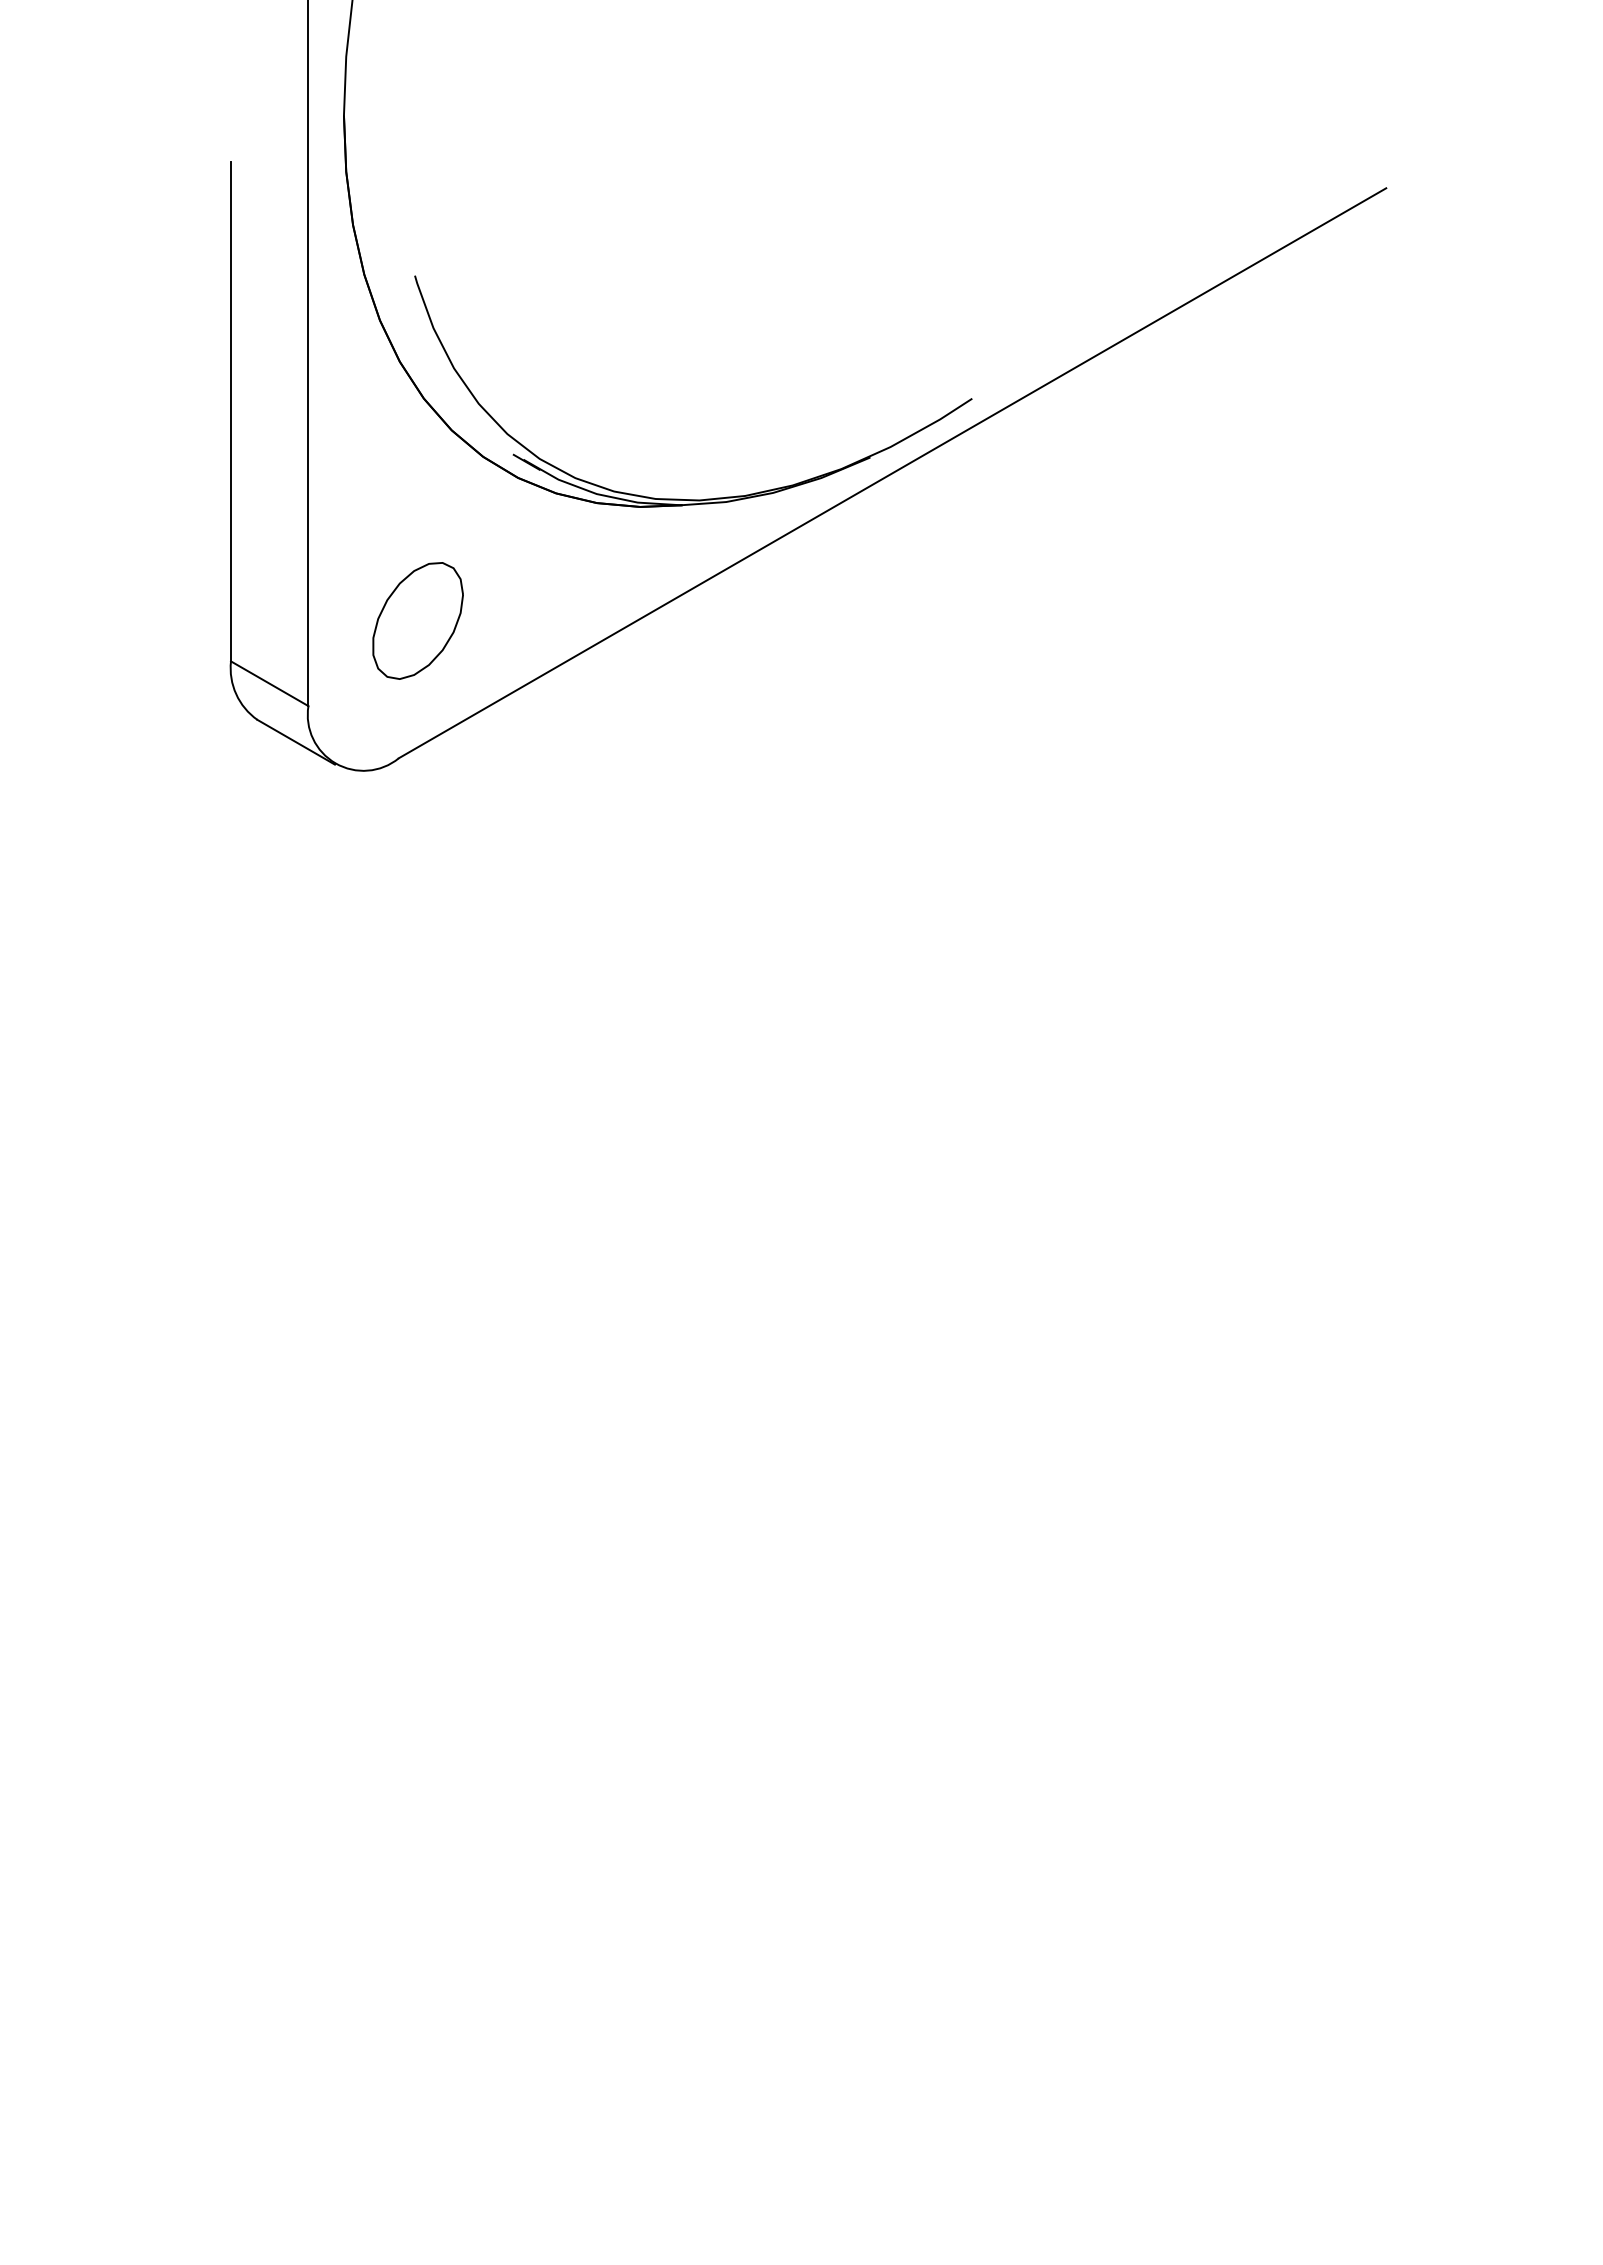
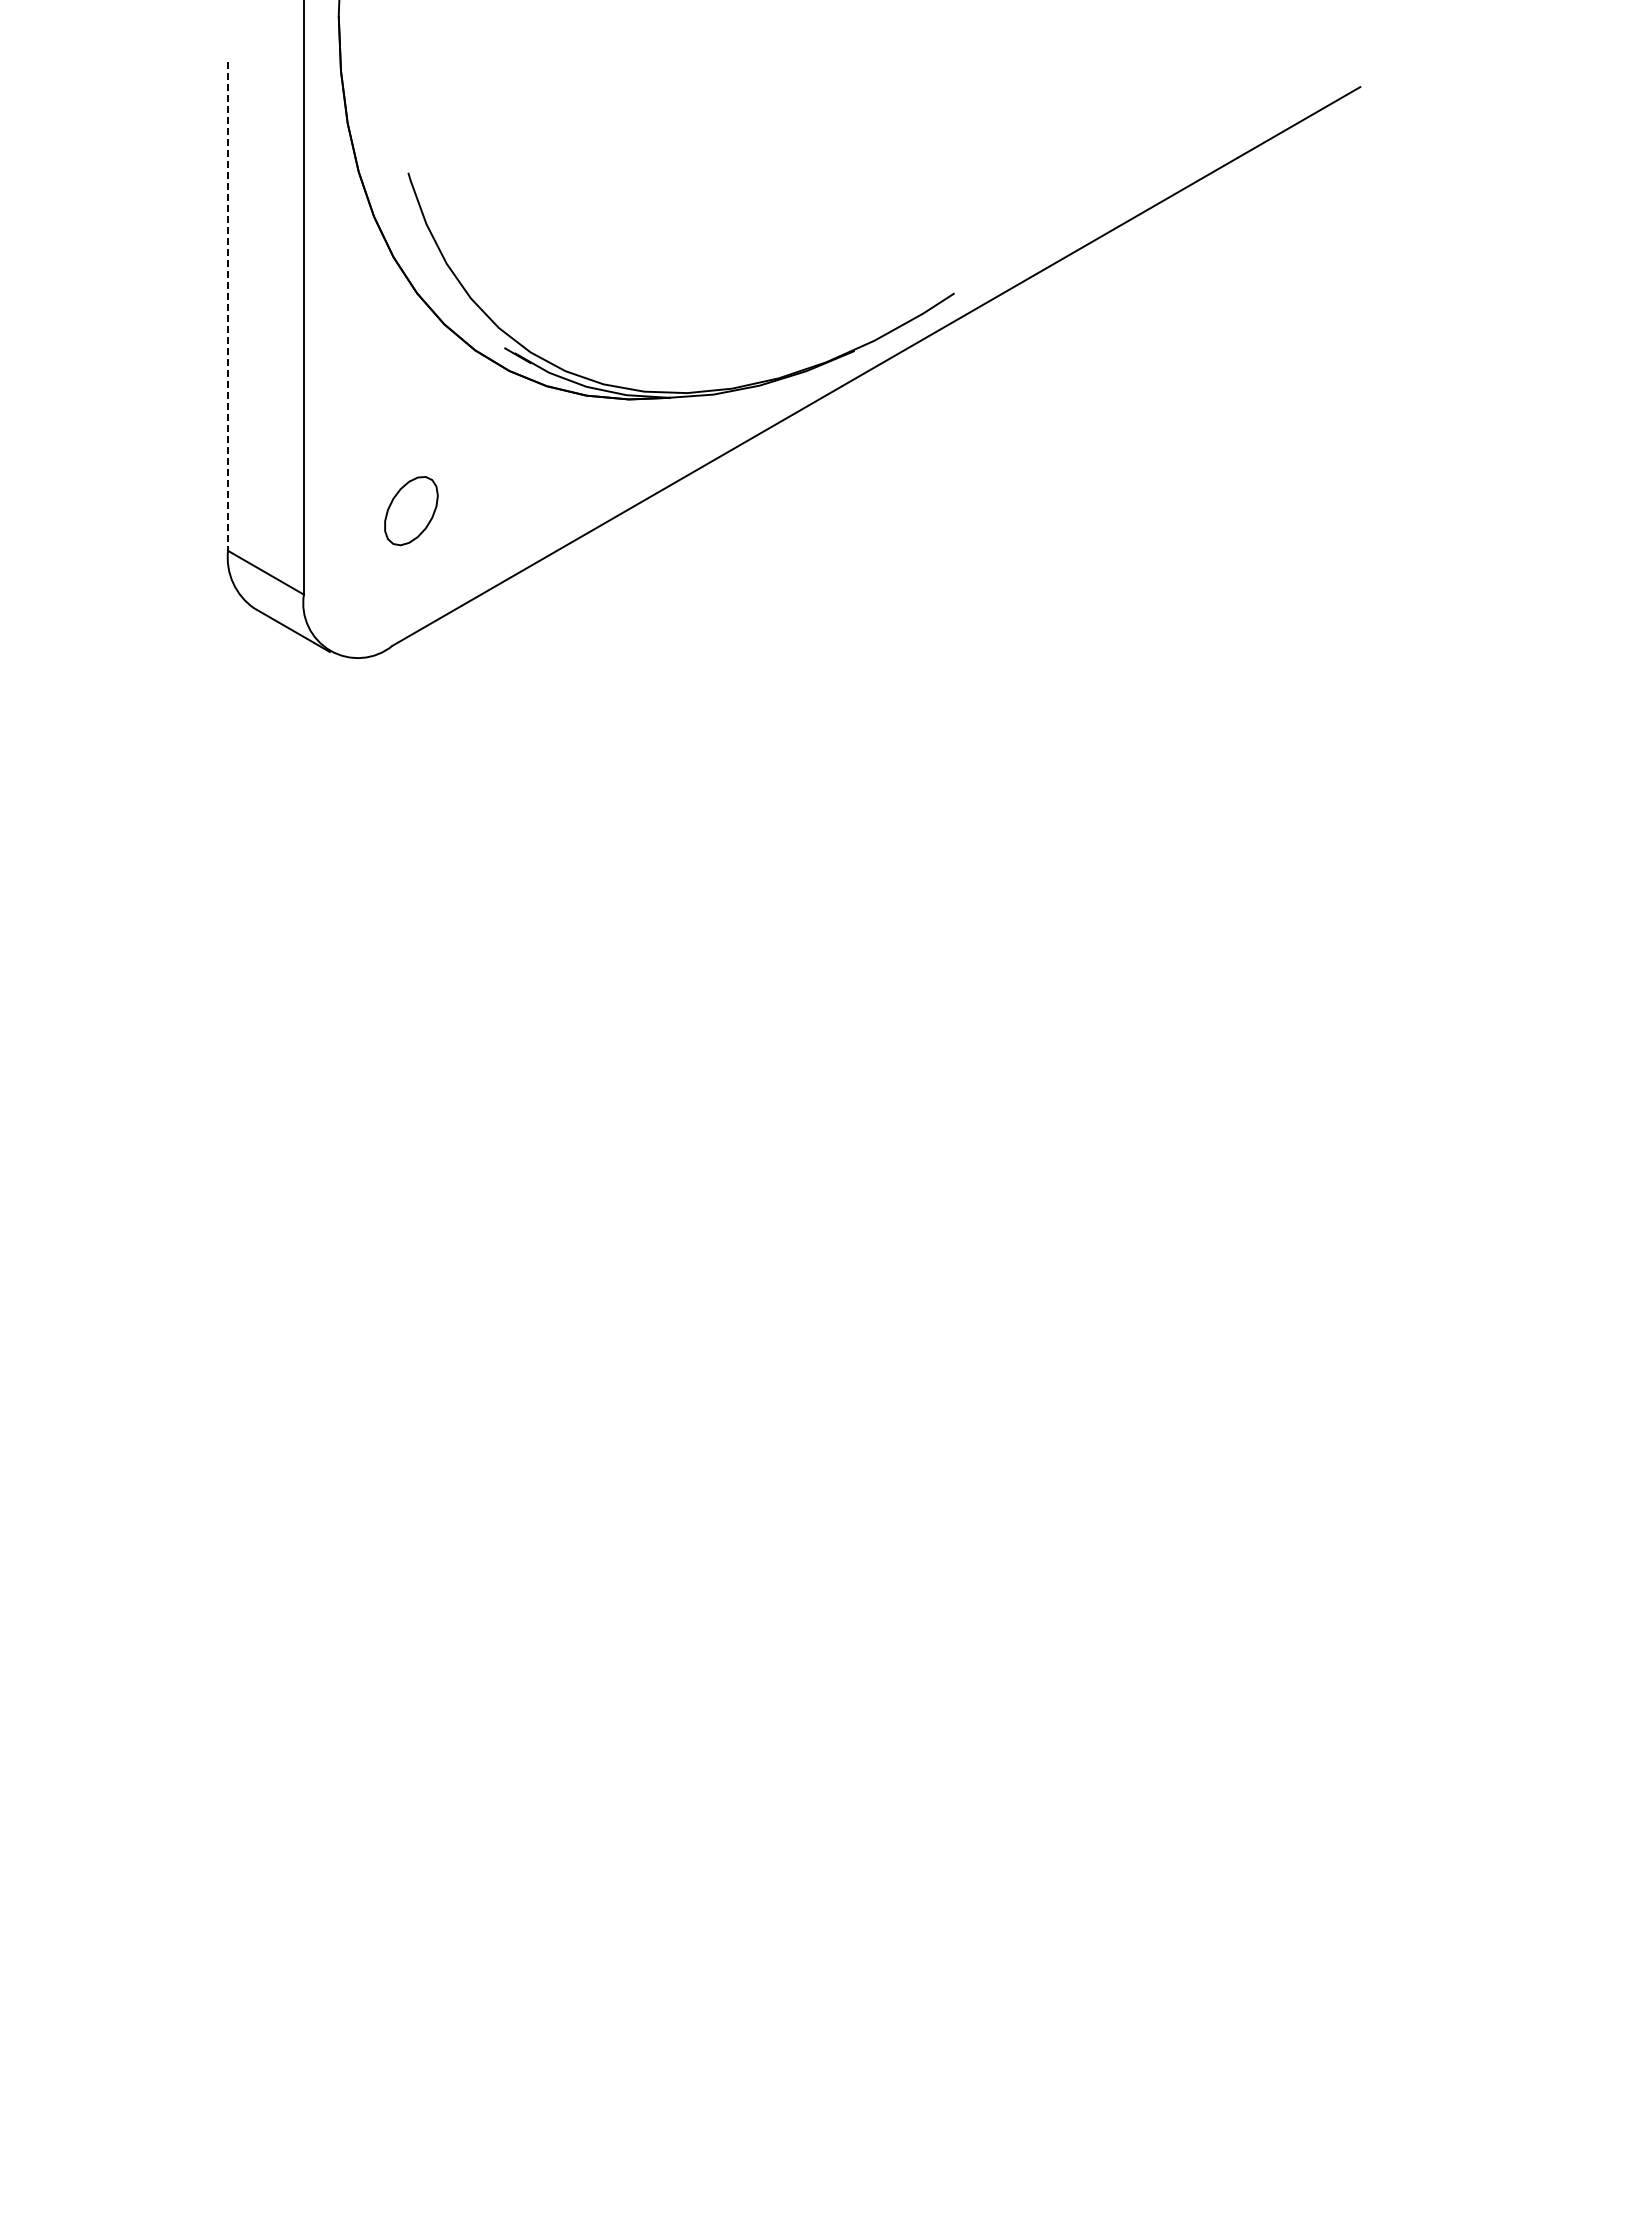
line: (231, 412) -> (228, 306), solid -> dashed
part: (418, 620) -> (411, 510), size x0.6

